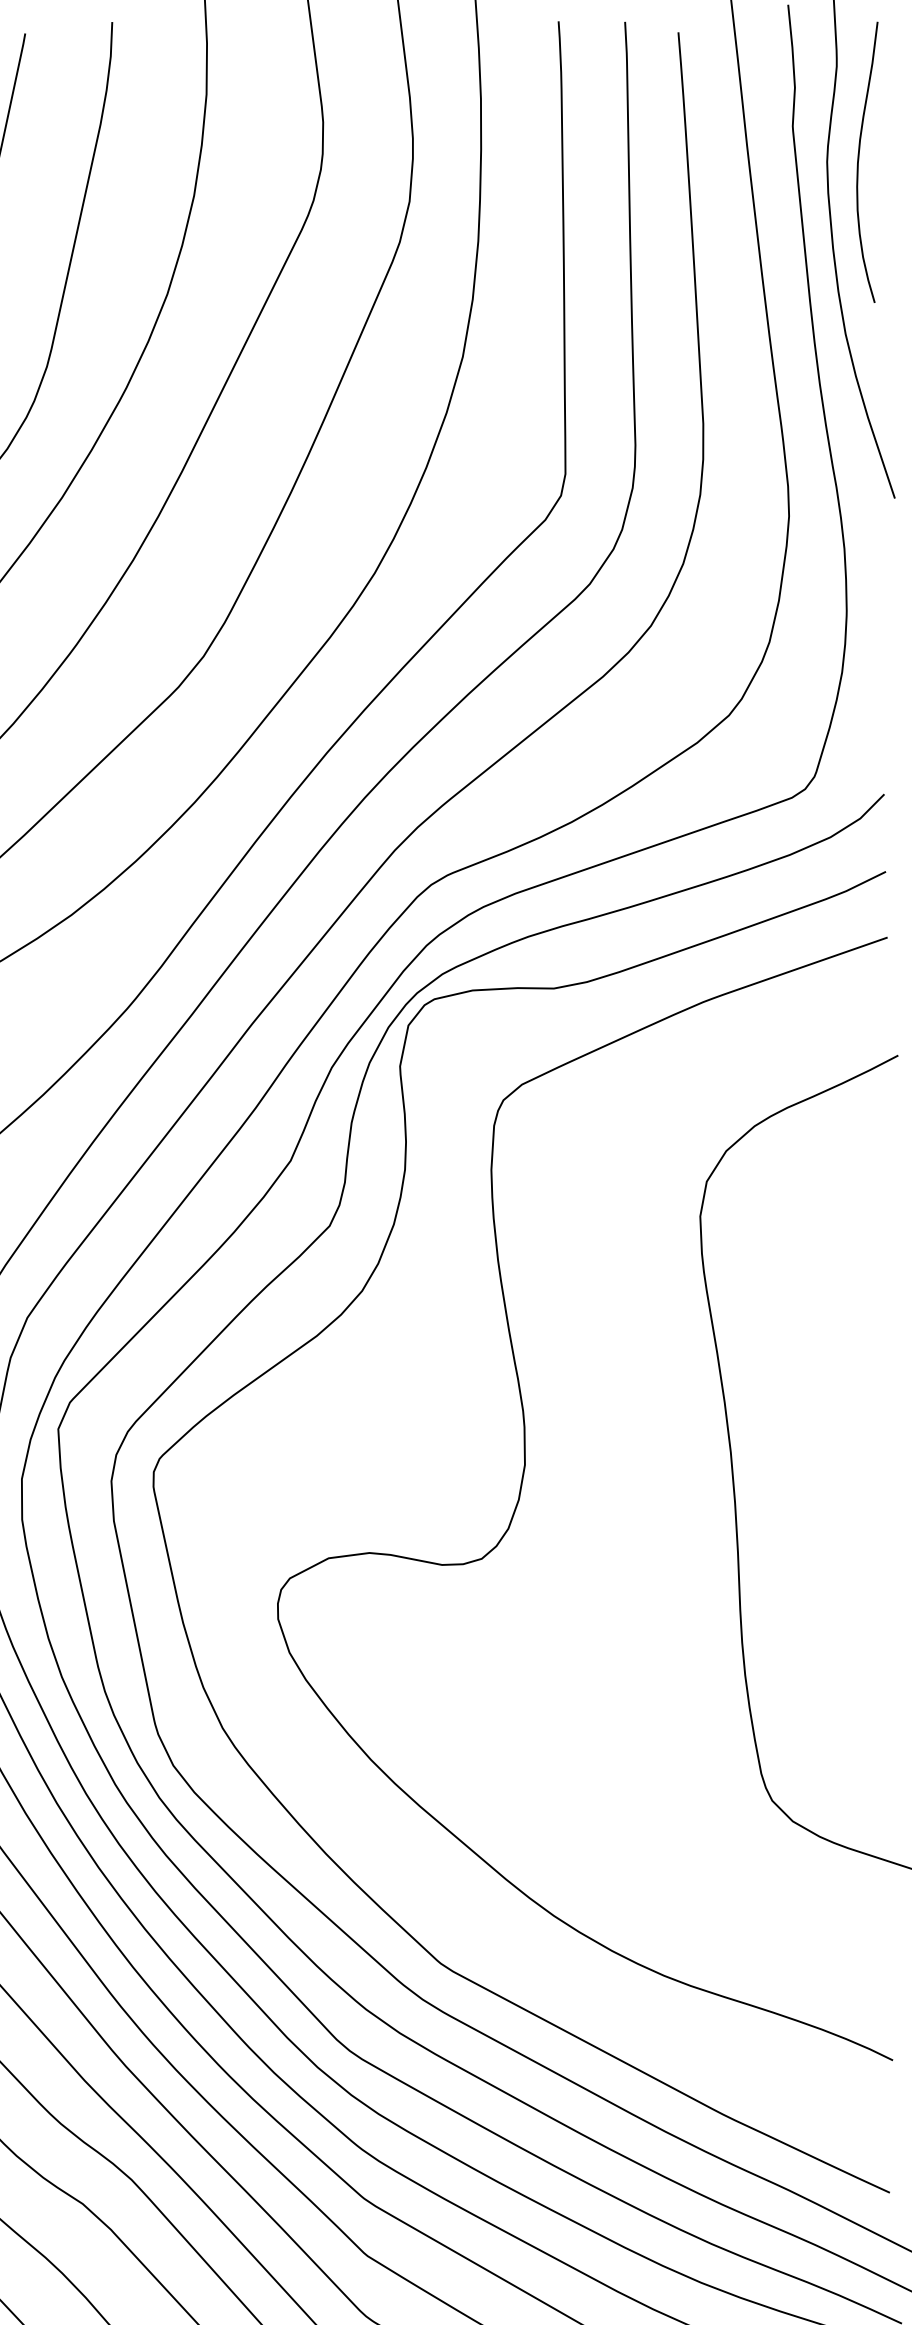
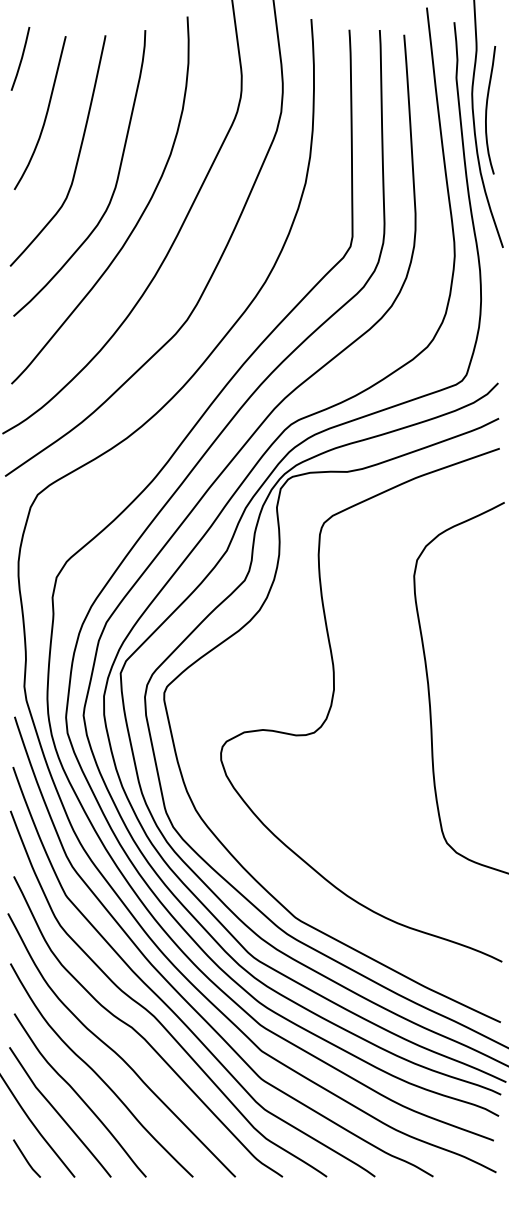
curve: (860, 162) -> (487, 110), moved

